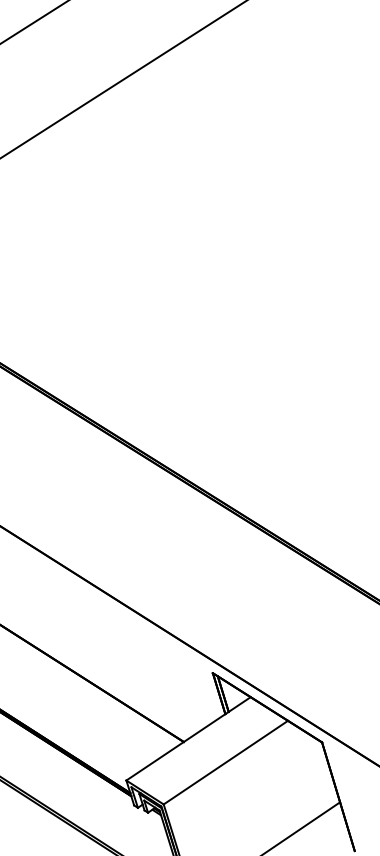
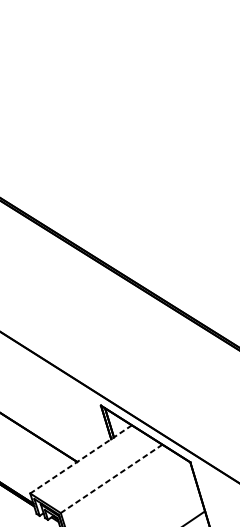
line: (188, 738) -> (81, 459), solid -> dashed
line: (225, 762) -> (111, 478), solid -> dashed

